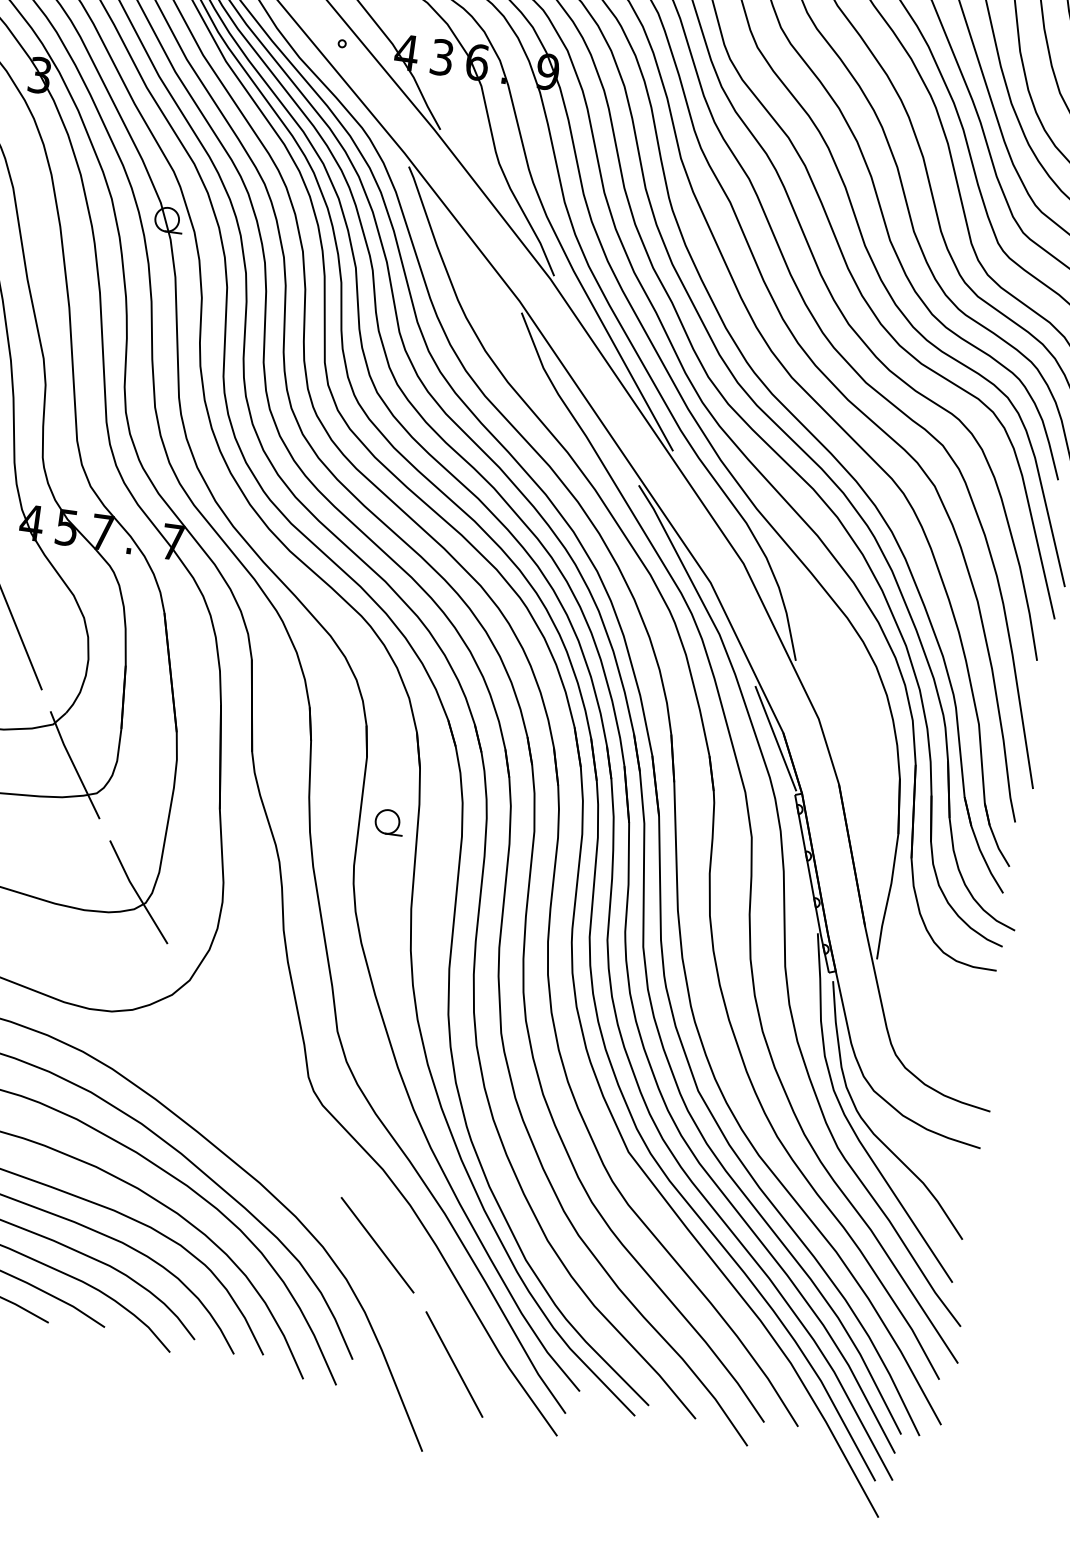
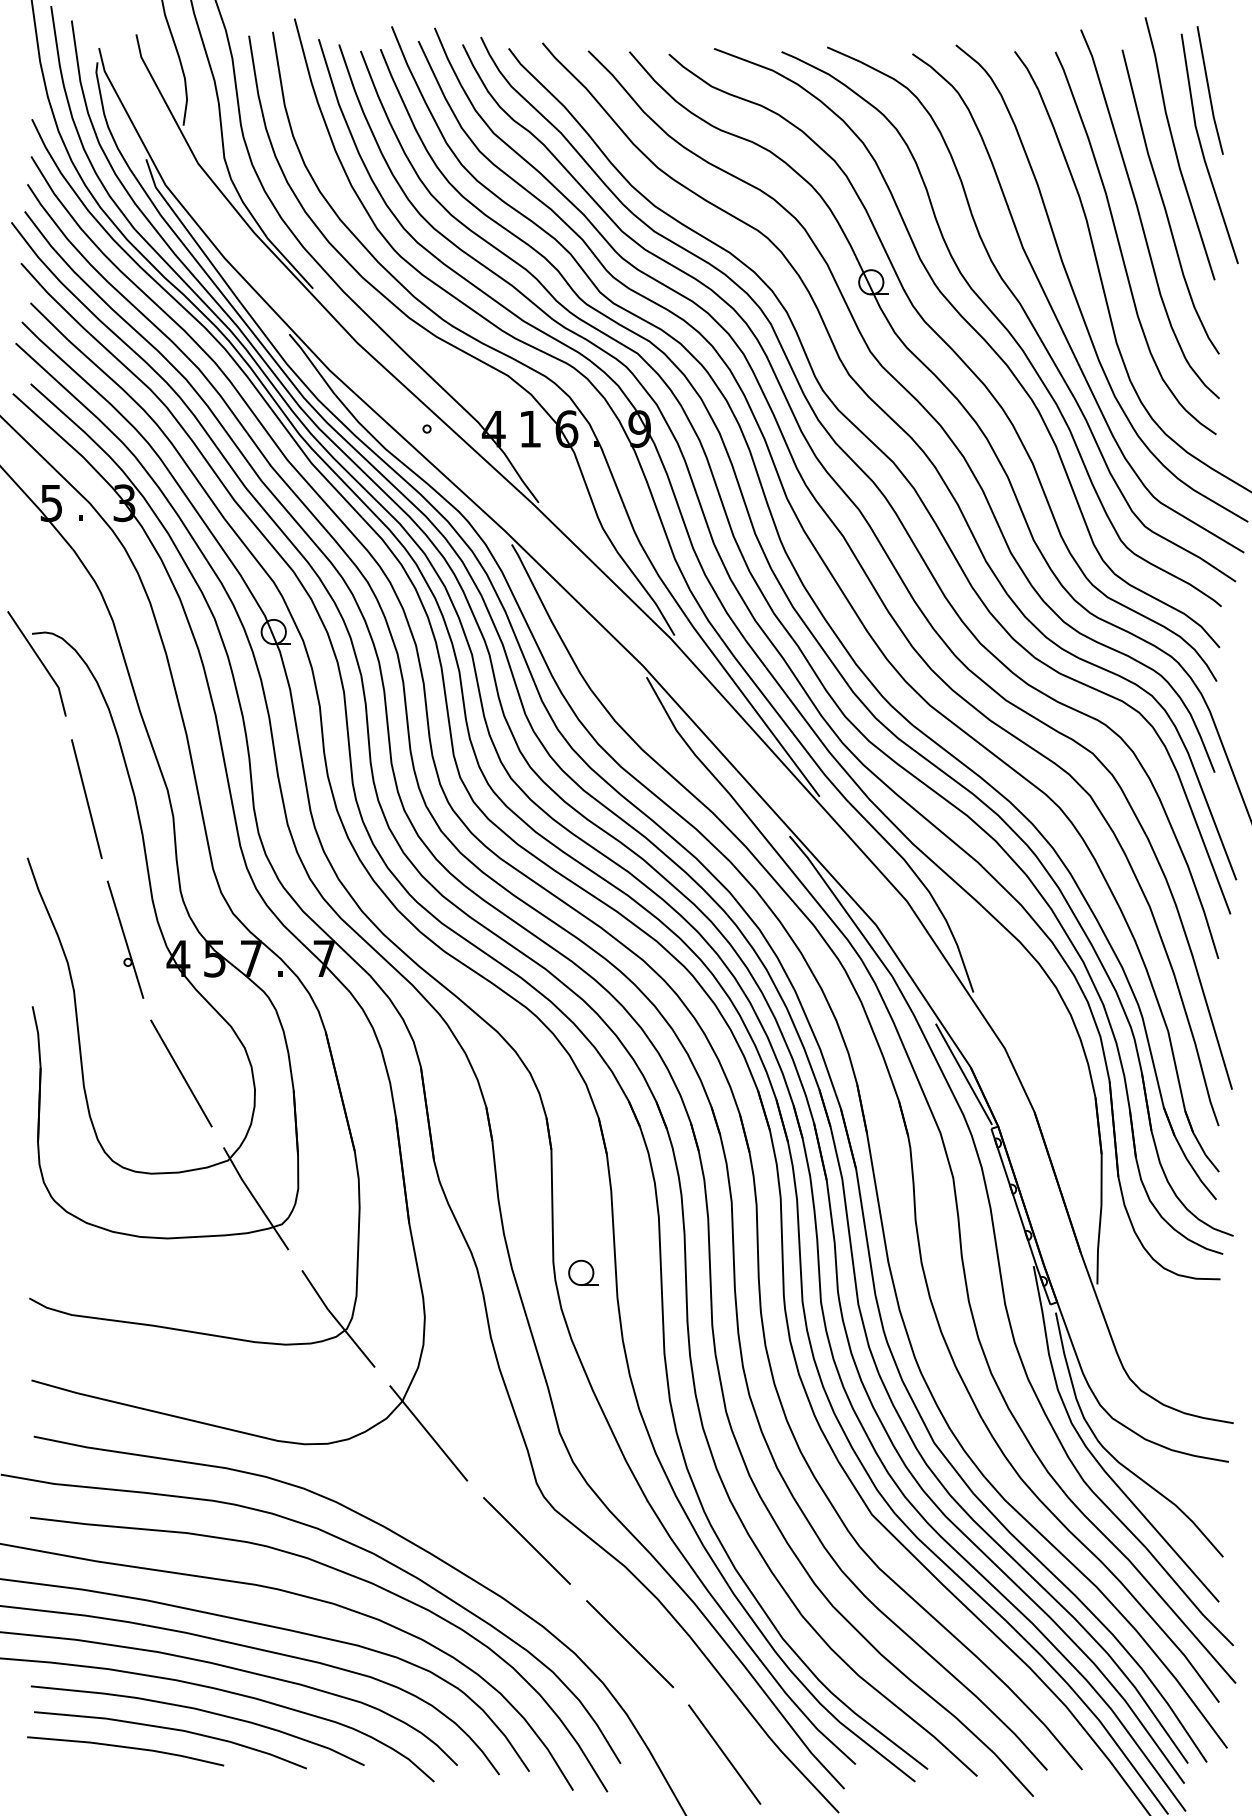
text: (442, 56) -> (530, 428), 3 -> 1
part: (389, 821) -> (583, 1272), moved
line: (210, 1014) -> (428, 1433), added
line: (292, 1131) -> (527, 1540), added

